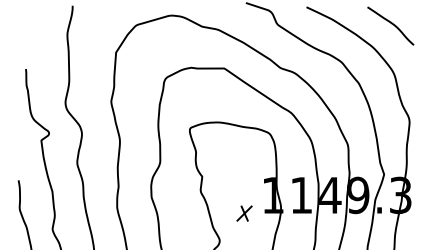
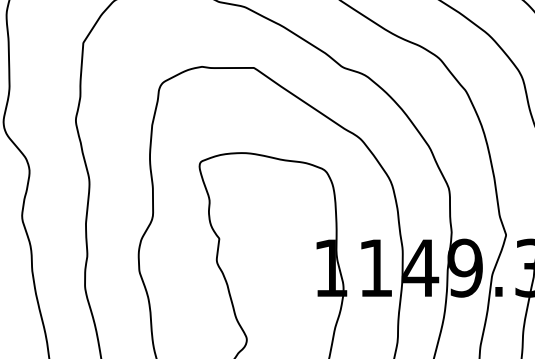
part: (244, 213) -> (285, 296), removed

